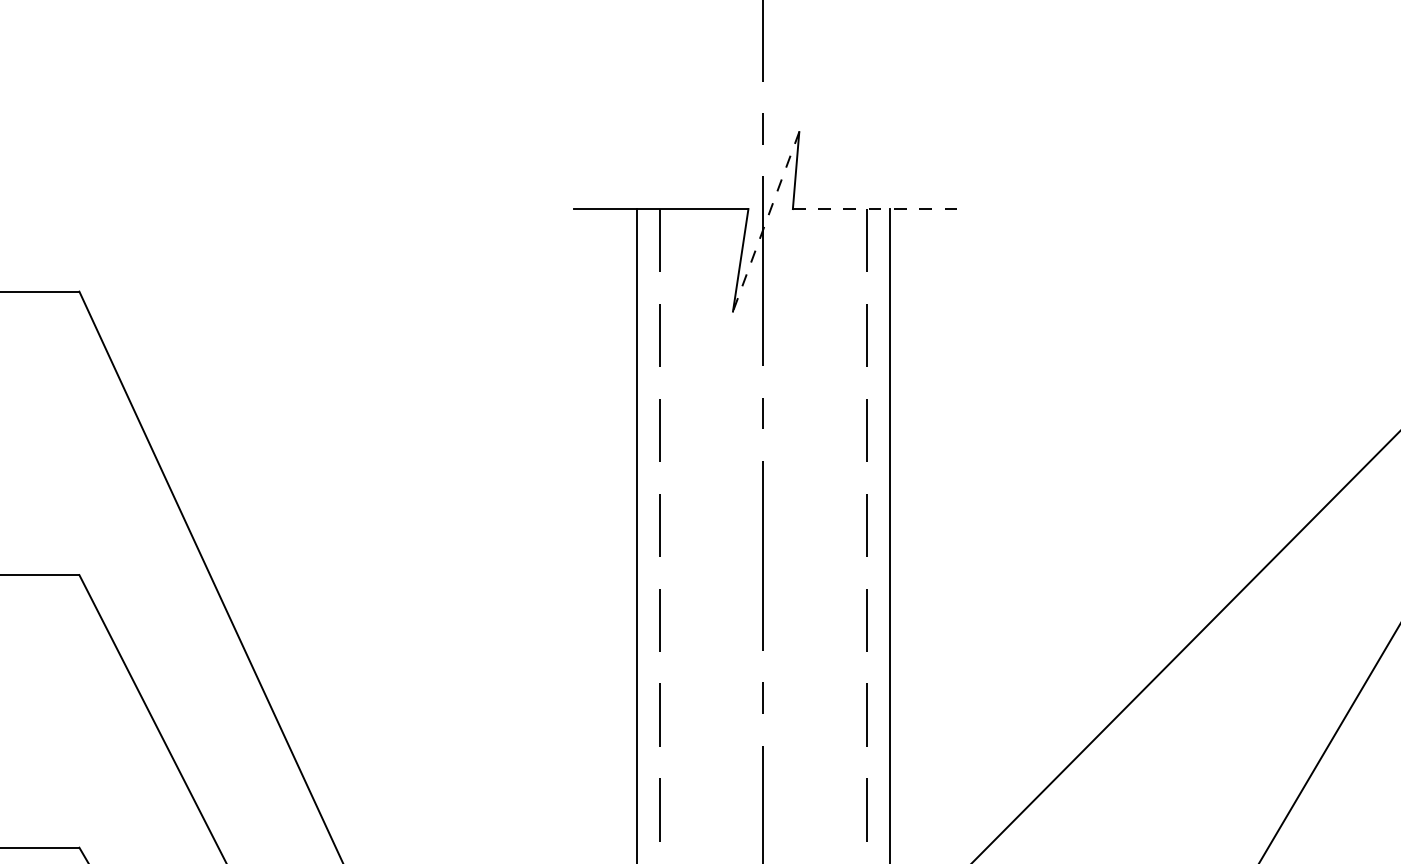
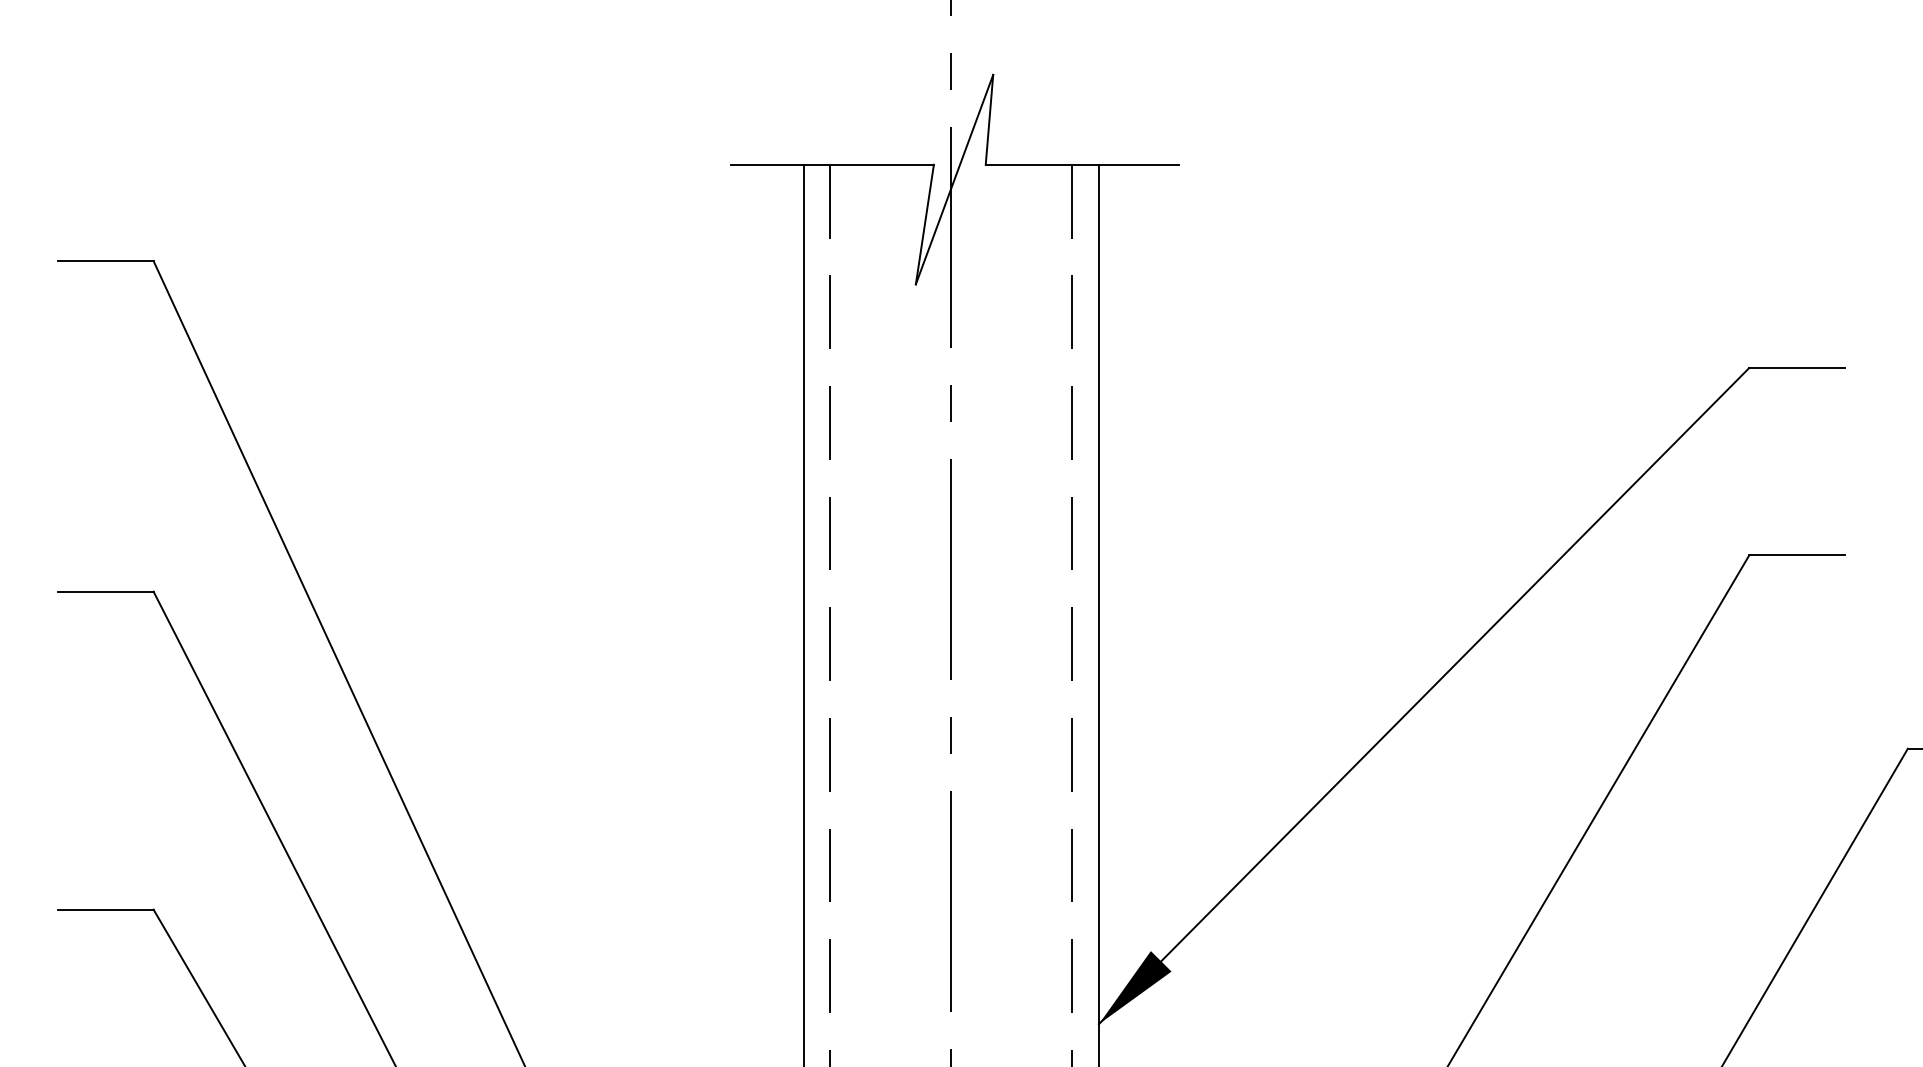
line: (875, 208) -> (1082, 164), dashed -> solid
line: (766, 221) -> (954, 179), dashed -> solid

